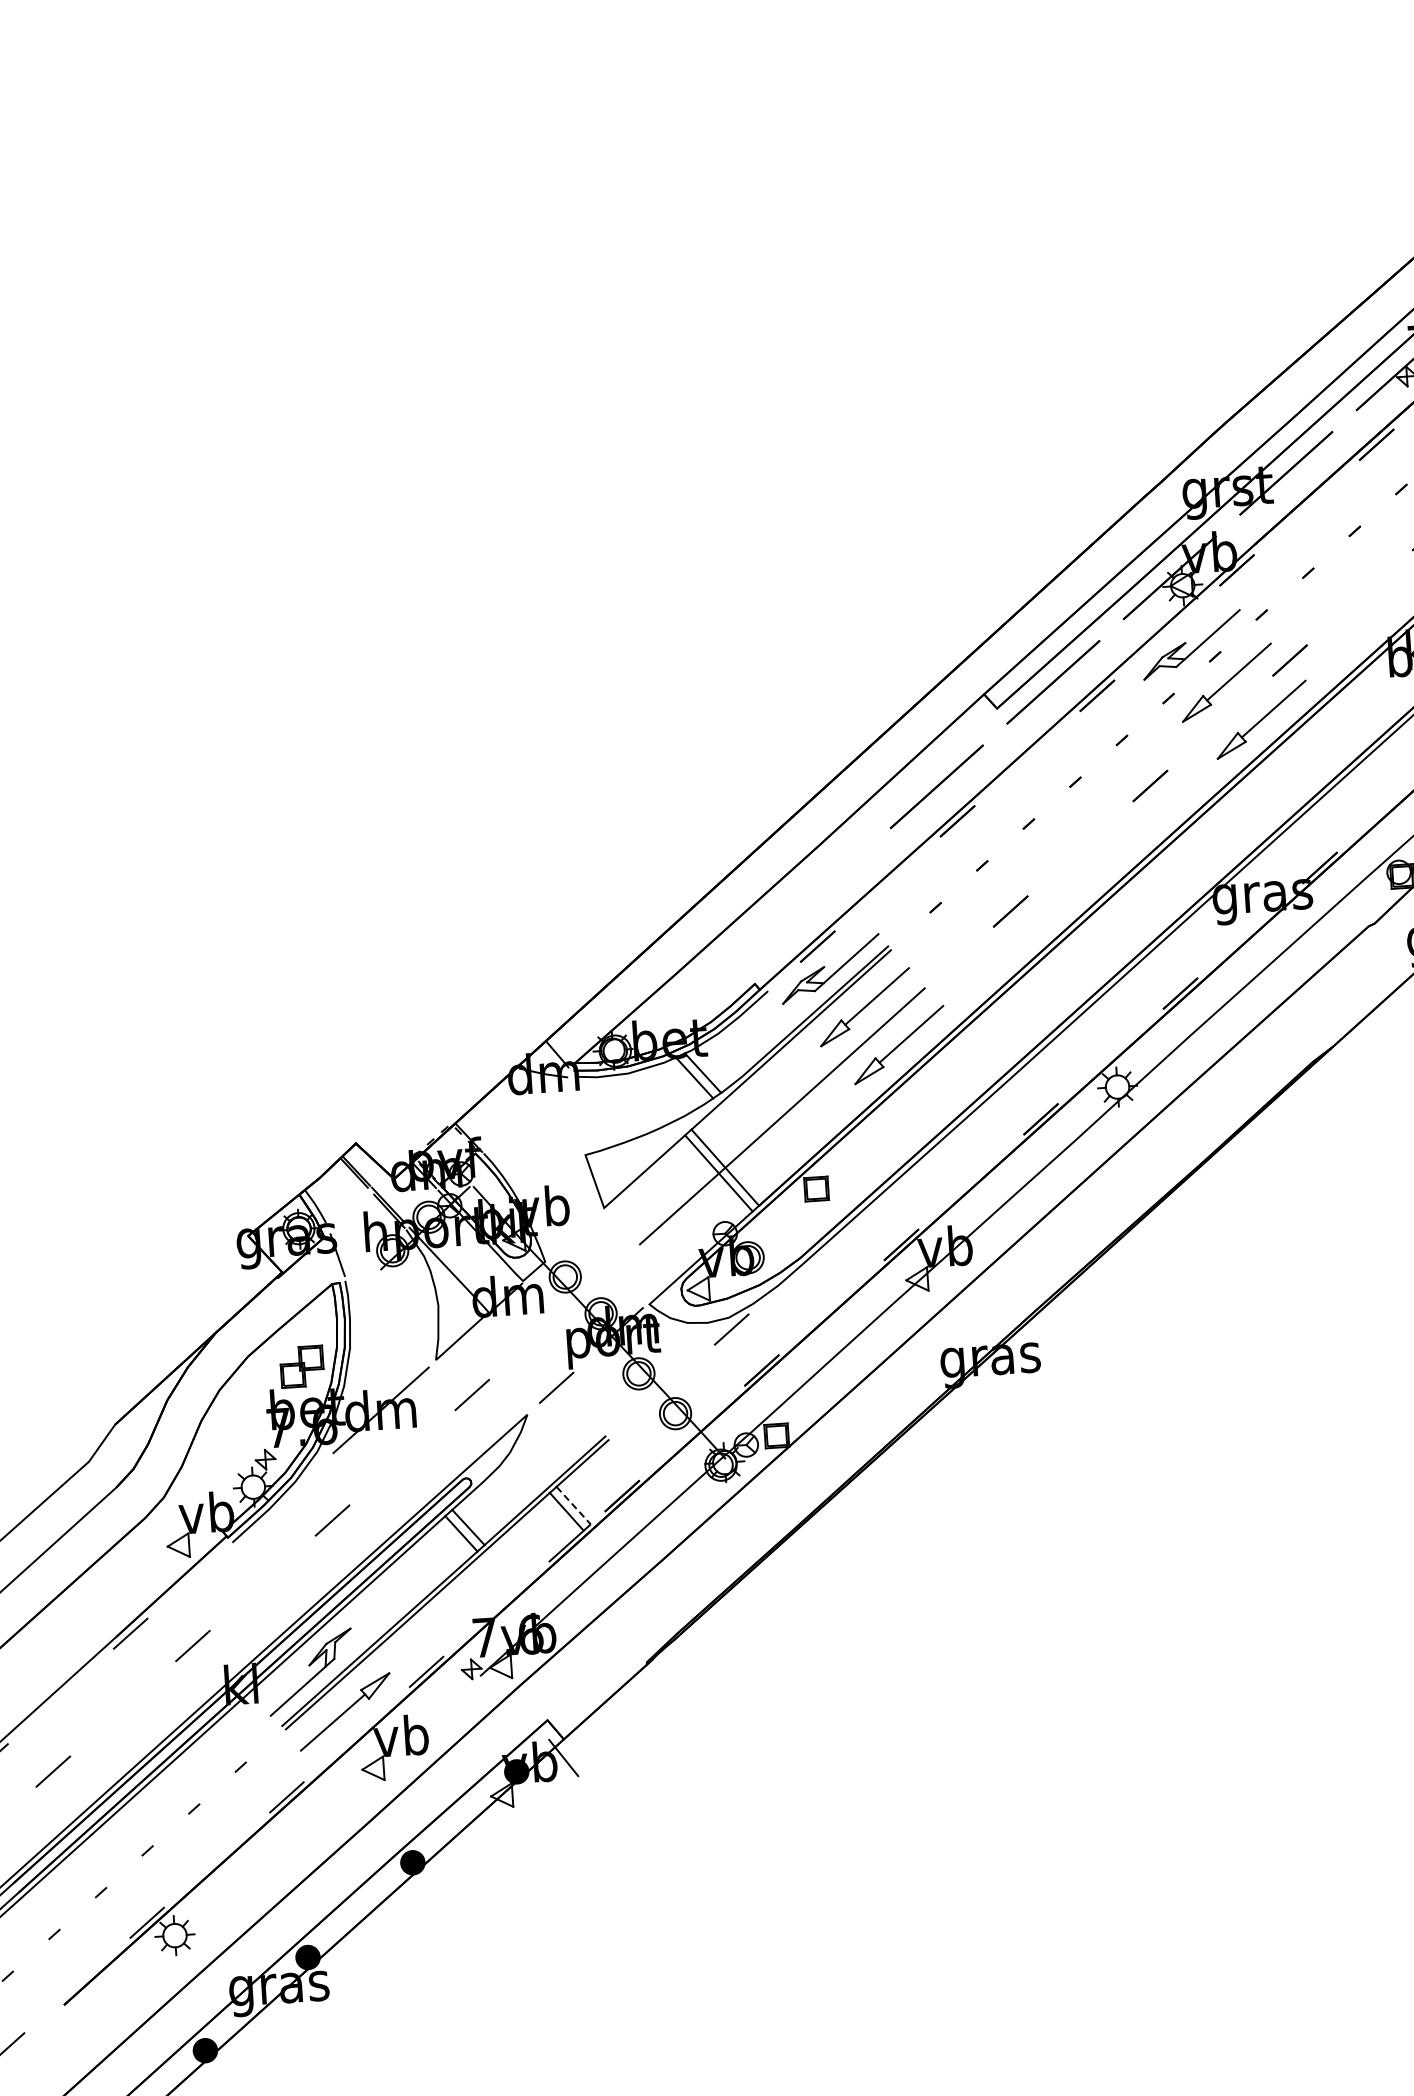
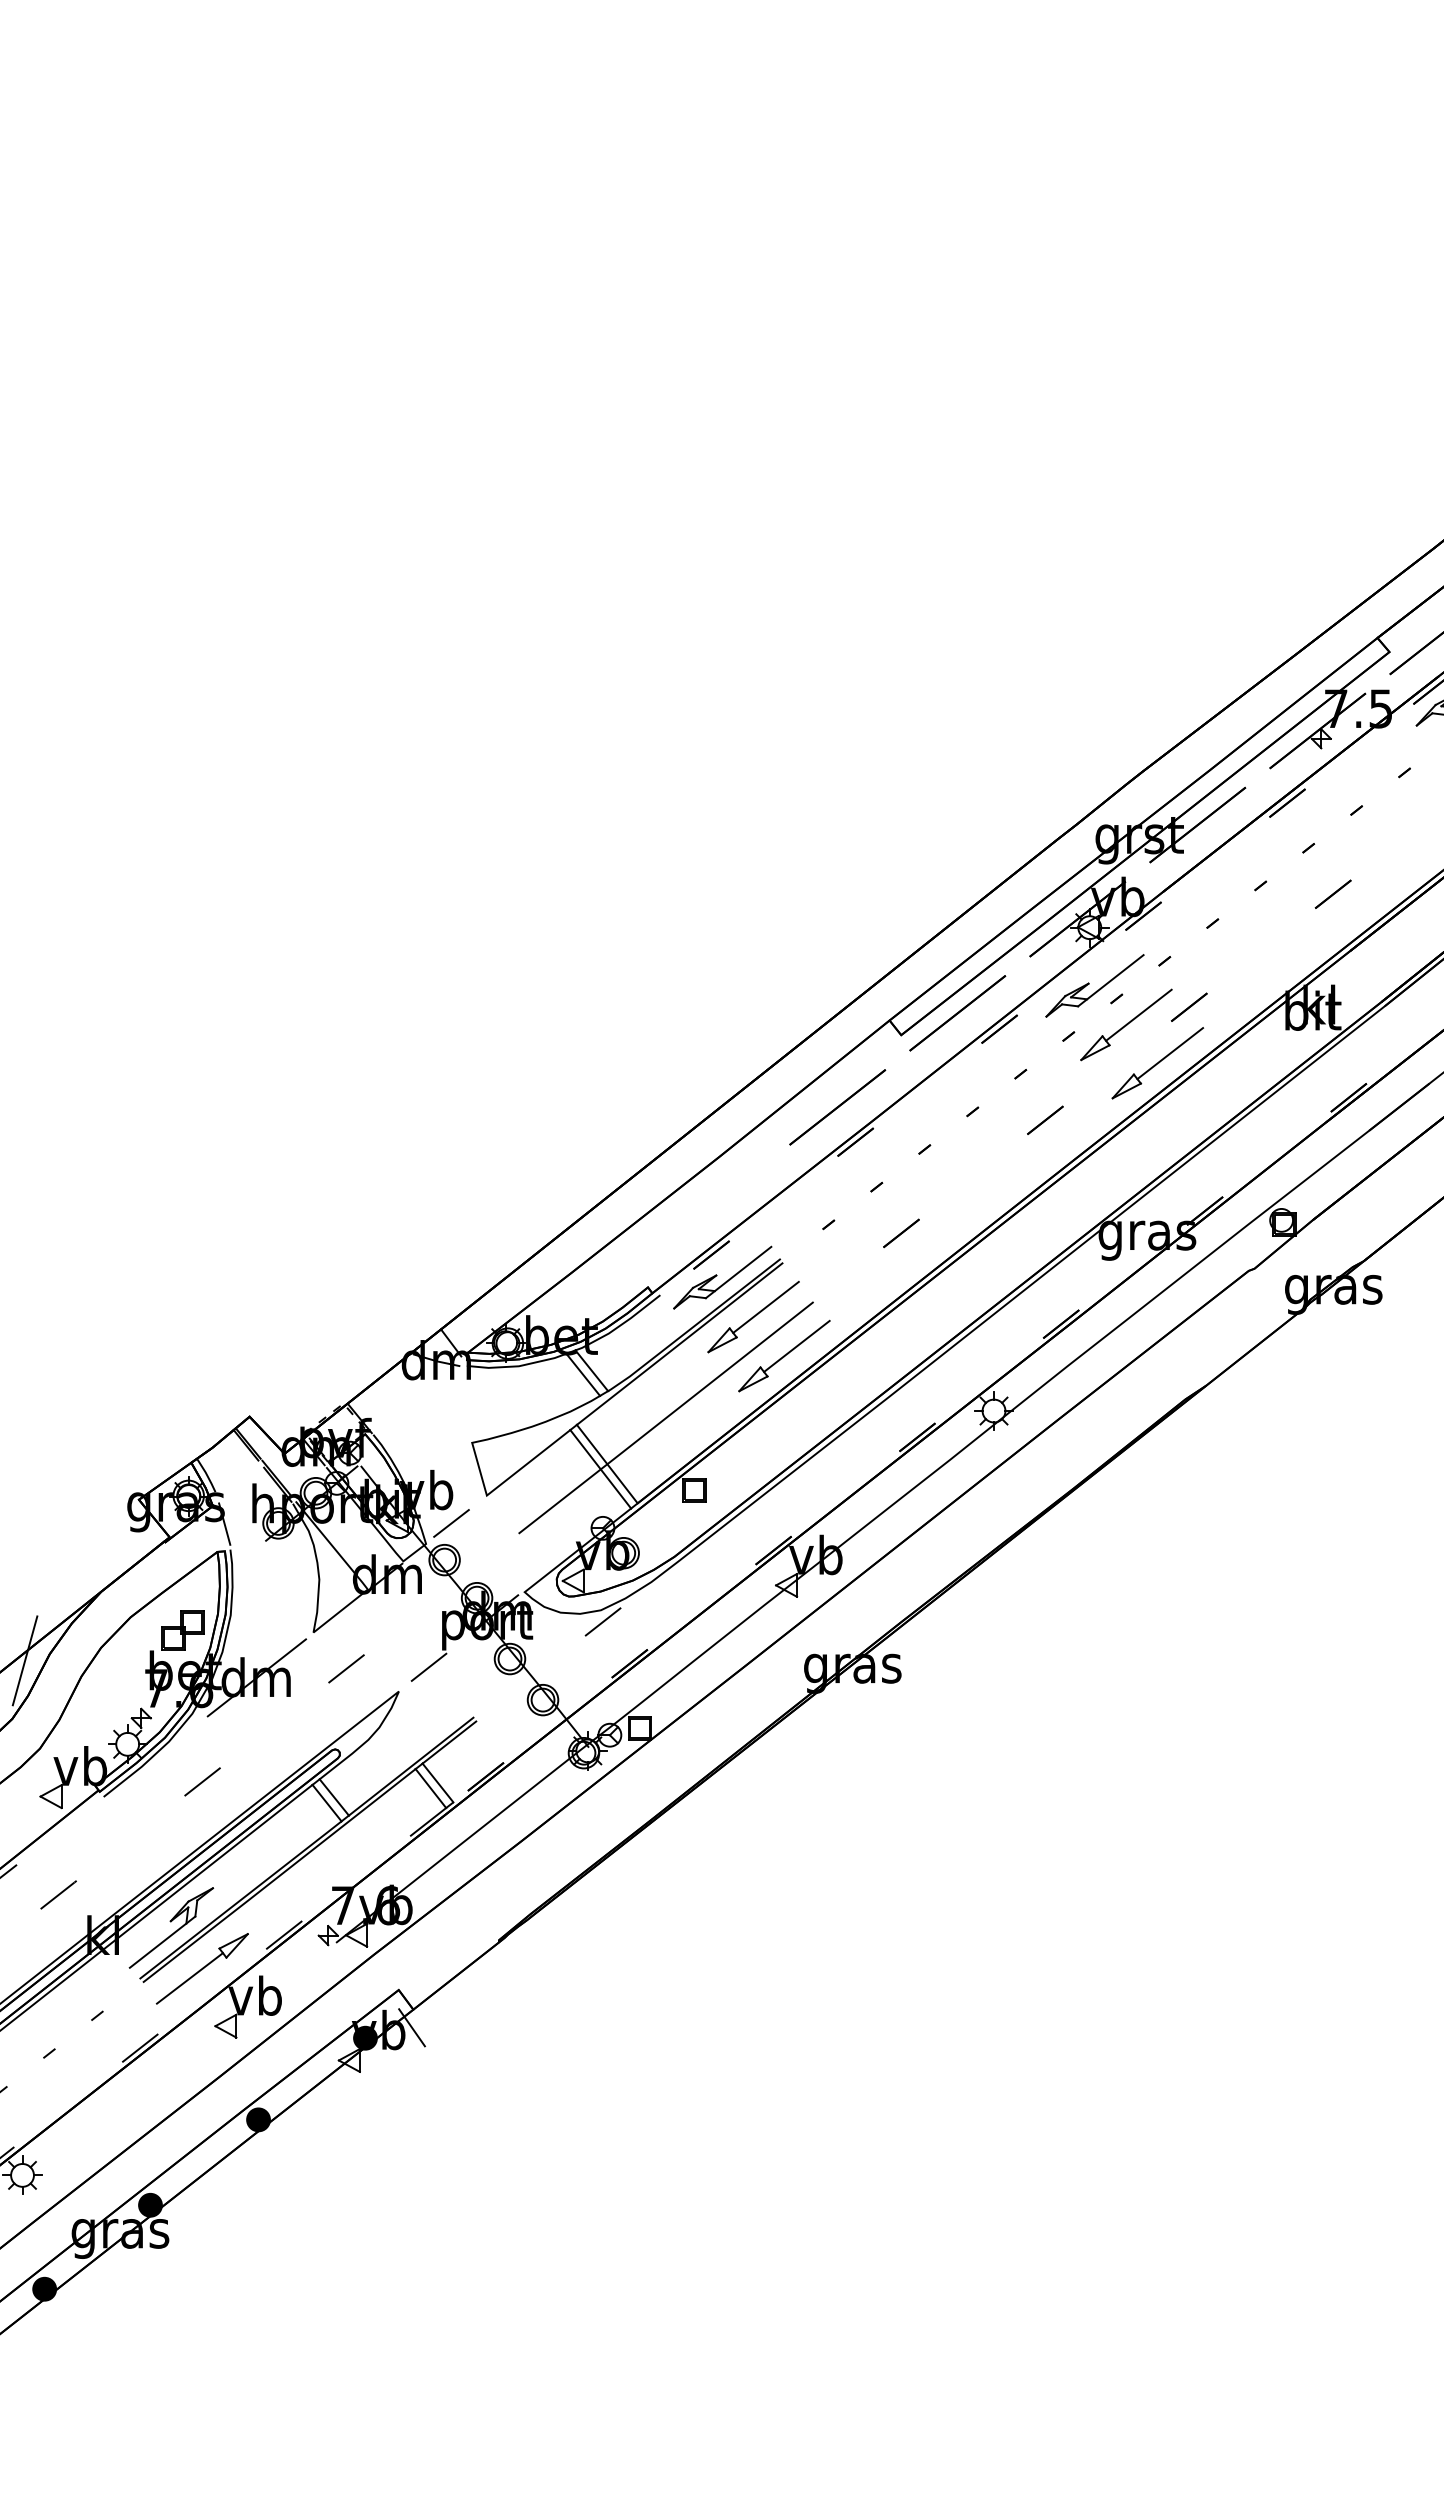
line: (569, 1239) -> (451, 1523), added
line: (142, 1408) -> (24, 1660), added
line: (574, 1505) -> (438, 1782), dashed -> solid

